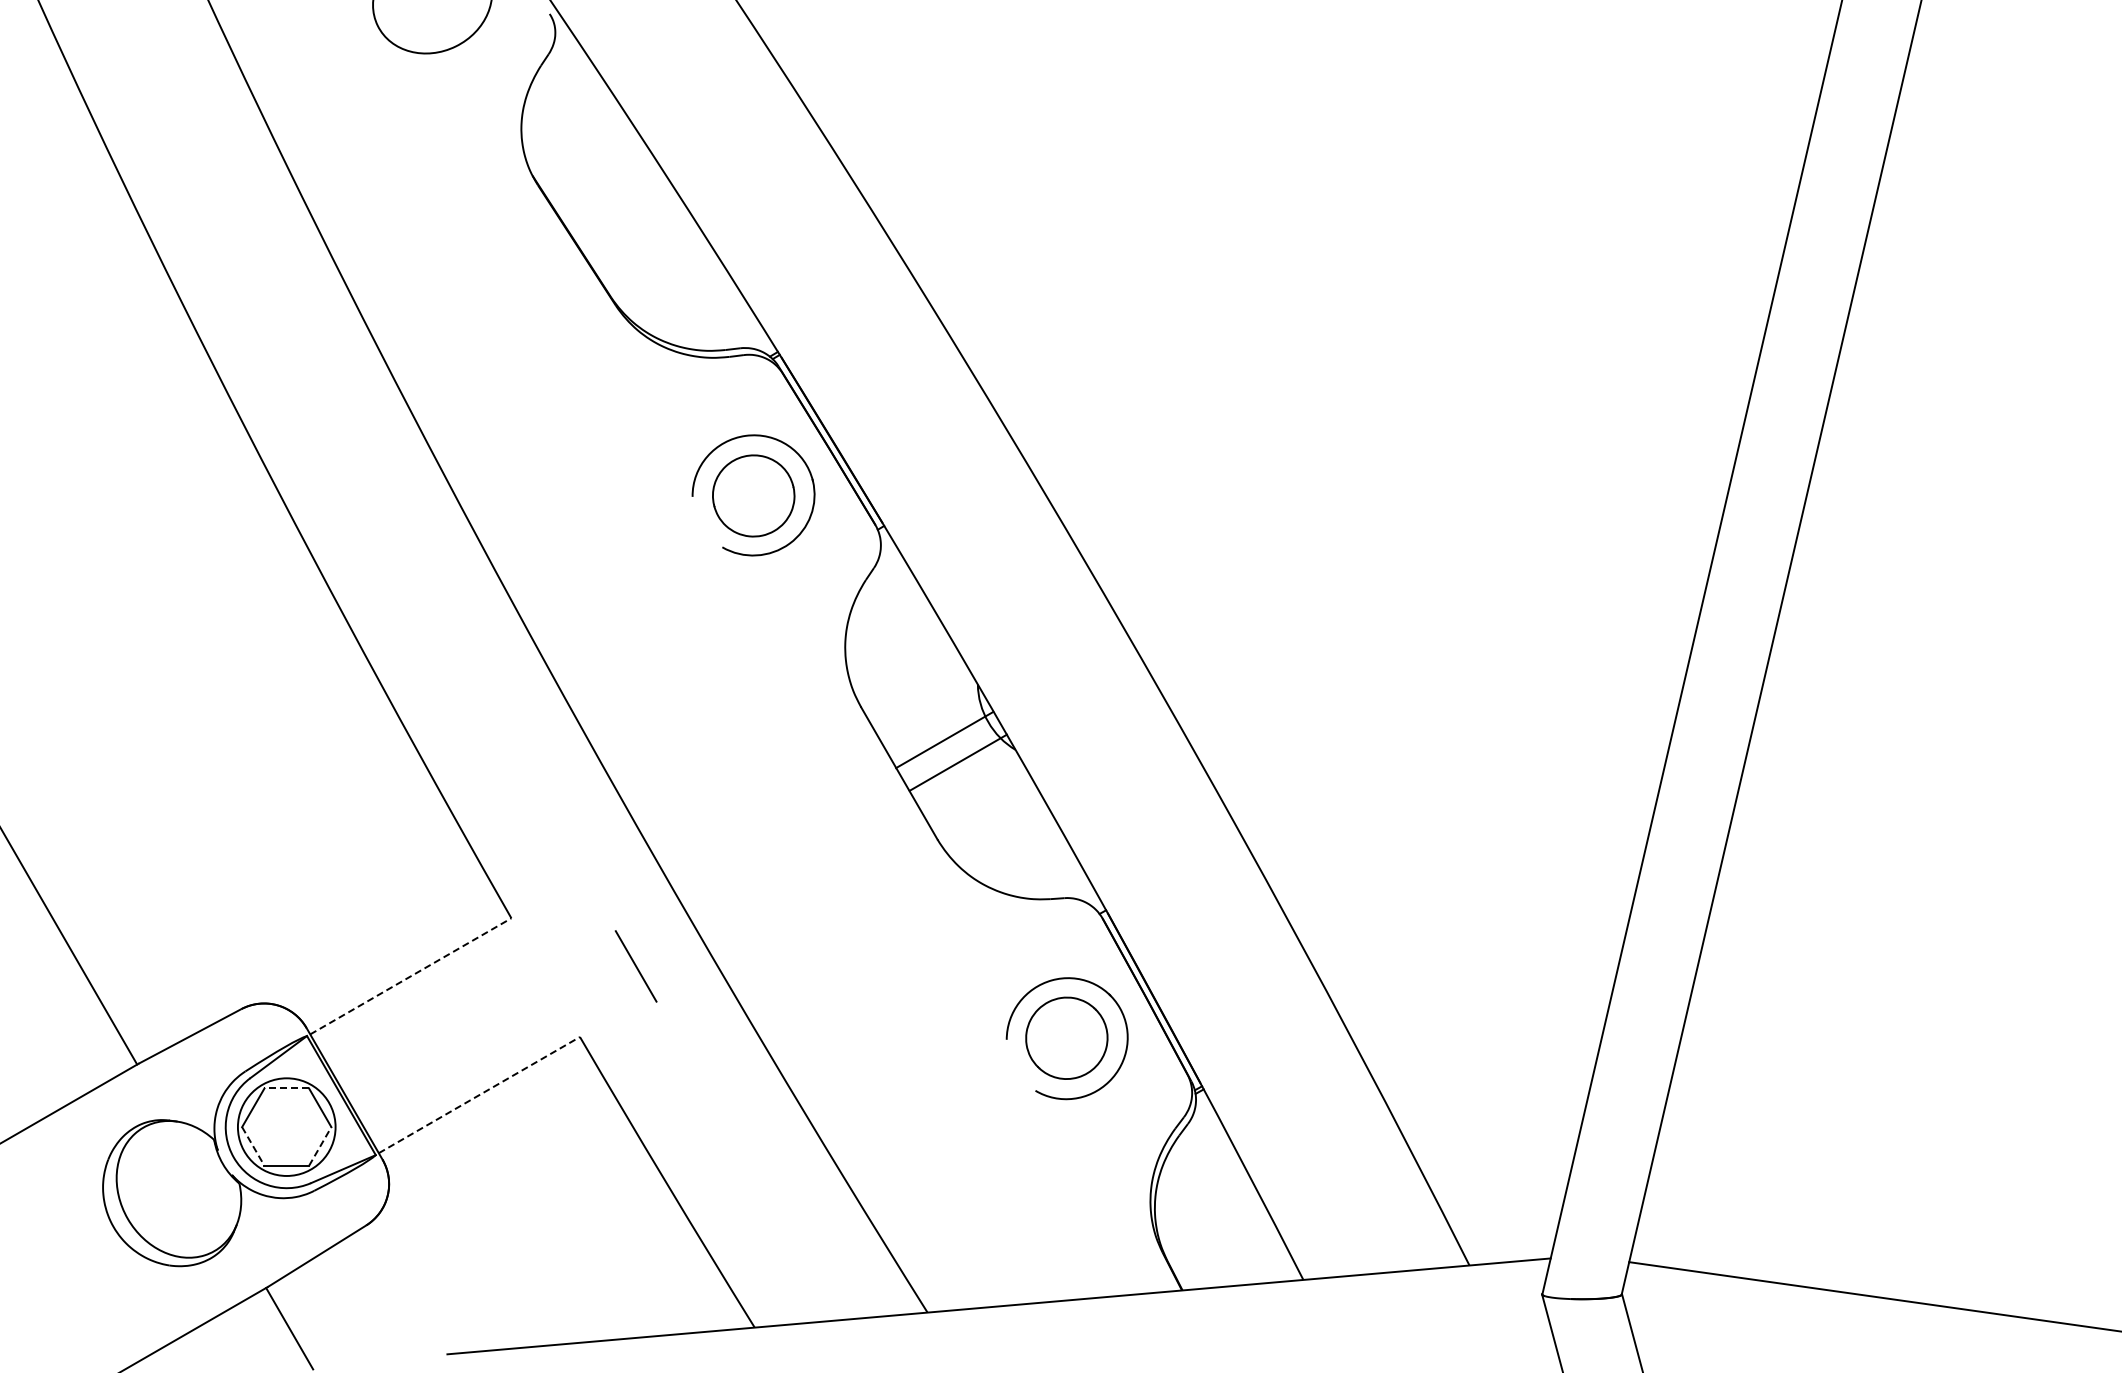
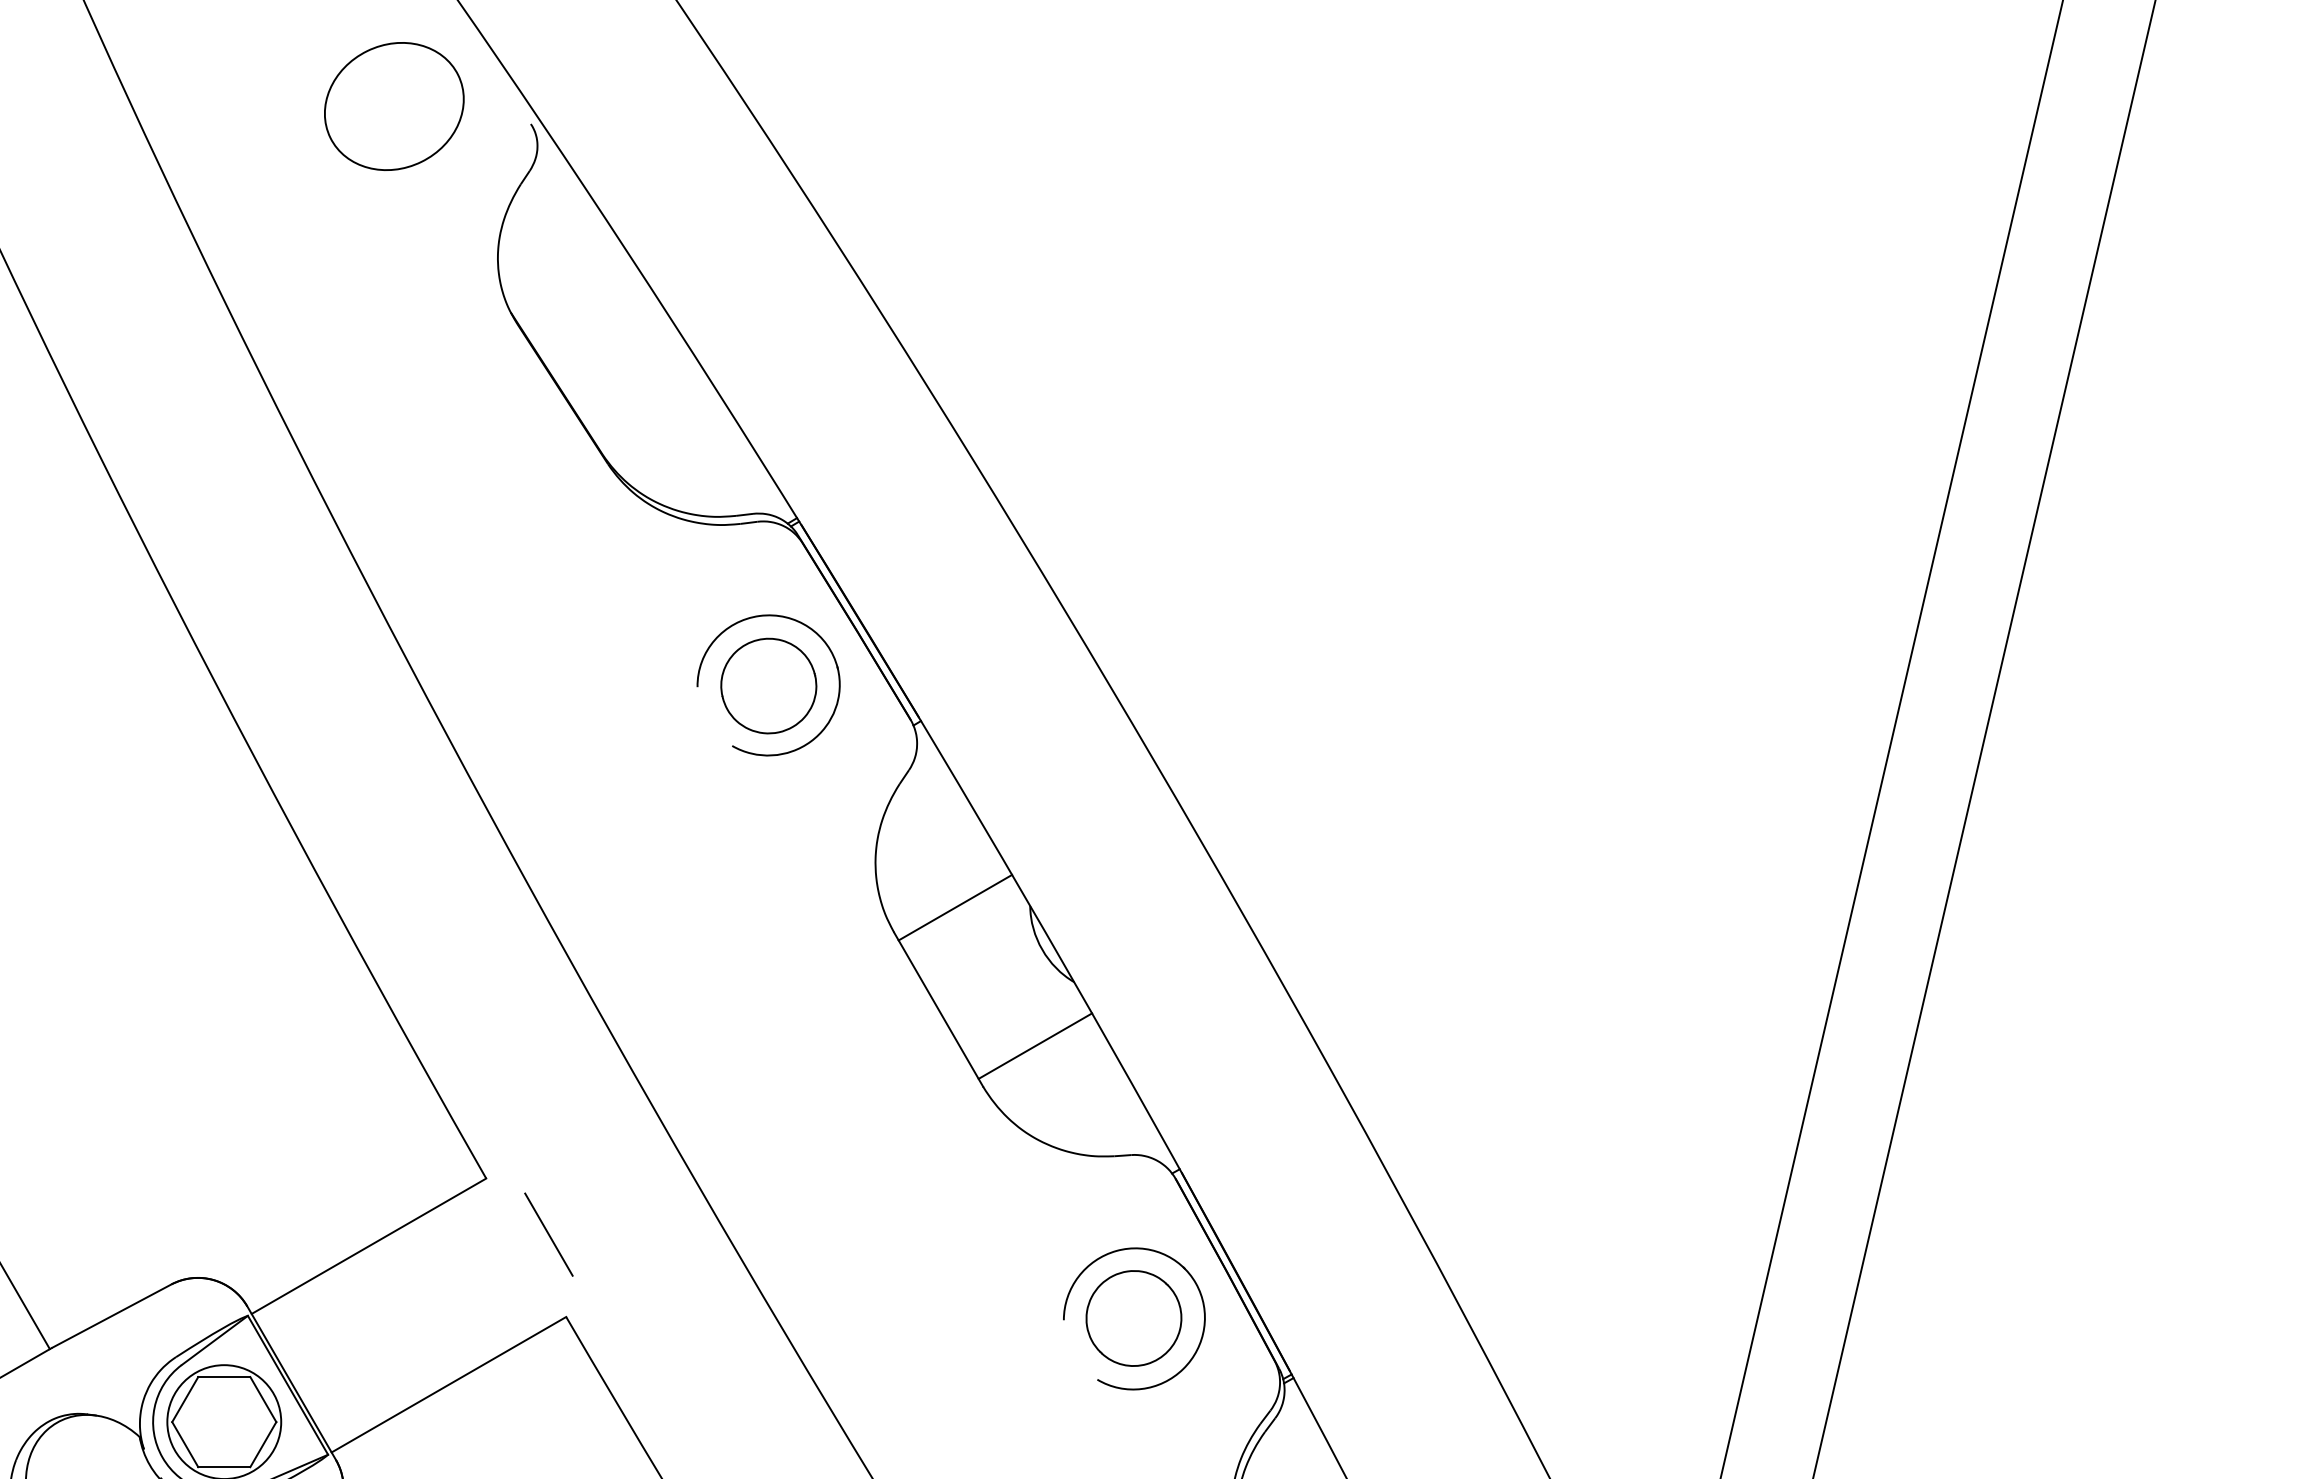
line: (944, 739) -> (955, 907), moved
line: (957, 762) -> (1034, 1045), moved
line: (635, 966) -> (548, 1234), moved
line: (411, 976) -> (369, 1246), dashed -> solid
line: (286, 1088) -> (223, 1377), dashed -> solid
line: (479, 1094) -> (449, 1384), dashed -> solid
line: (253, 1146) -> (185, 1444), dashed -> solid
line: (320, 1146) -> (263, 1444), dashed -> solid

